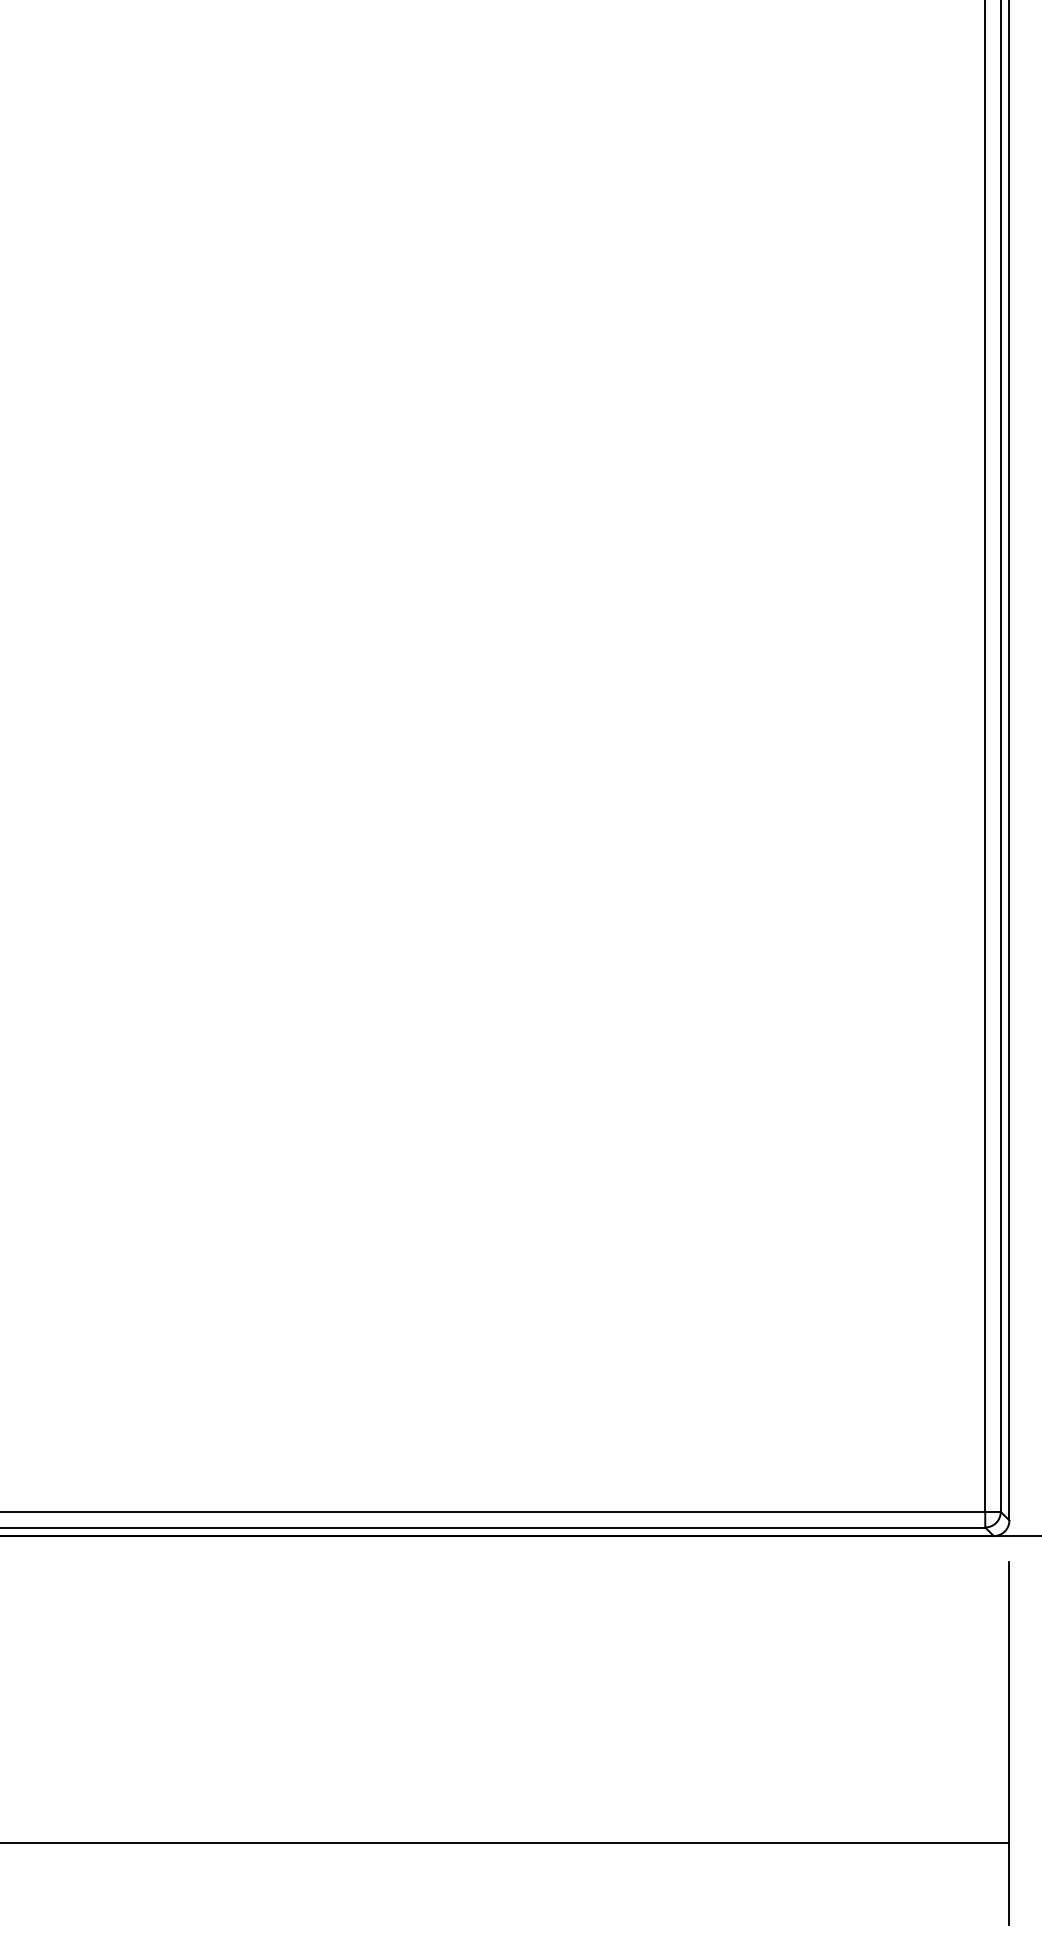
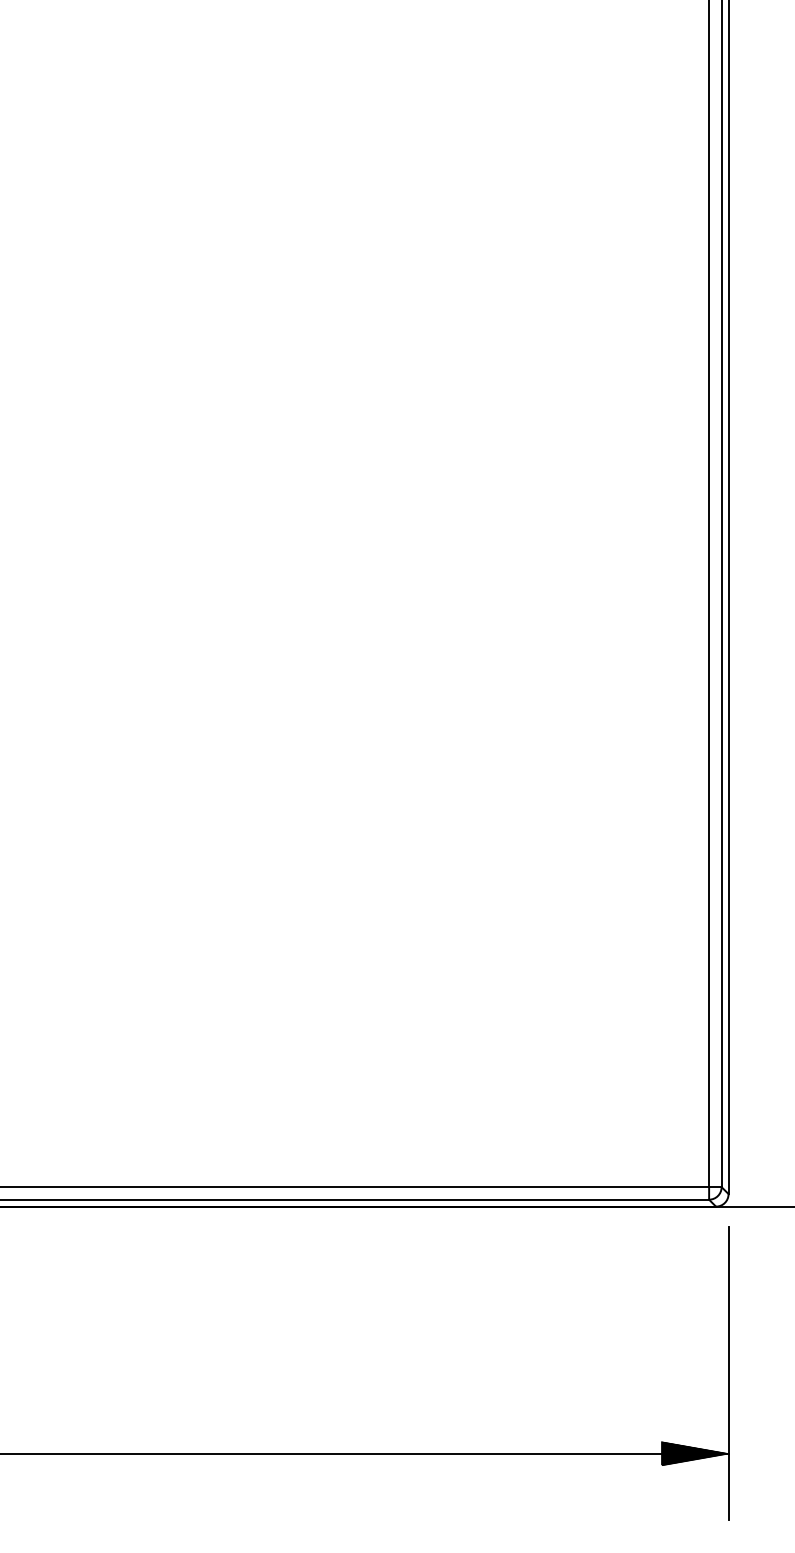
hatch: (967, 1842) -> (694, 1453), added

